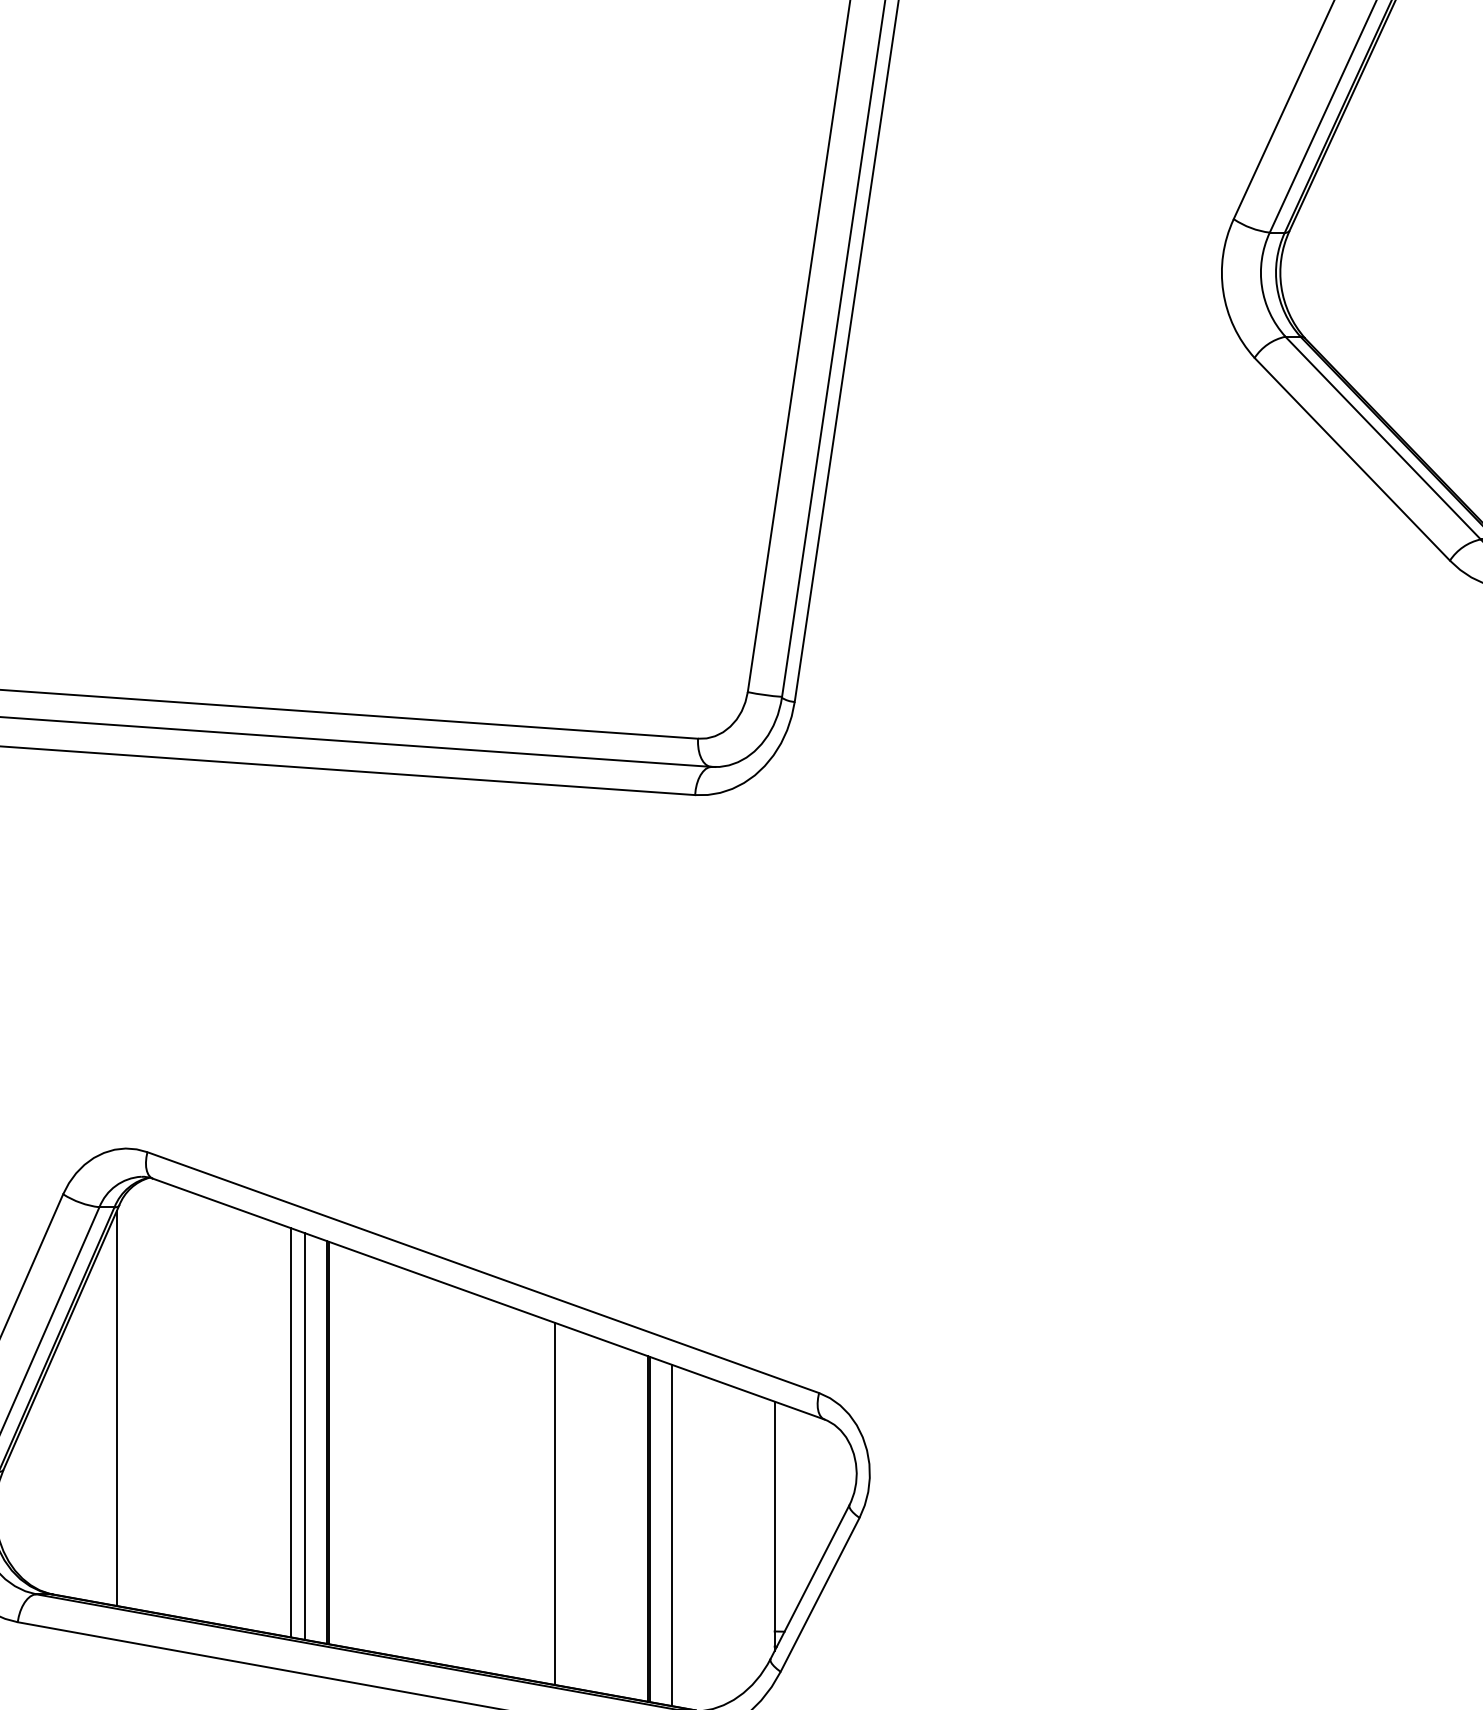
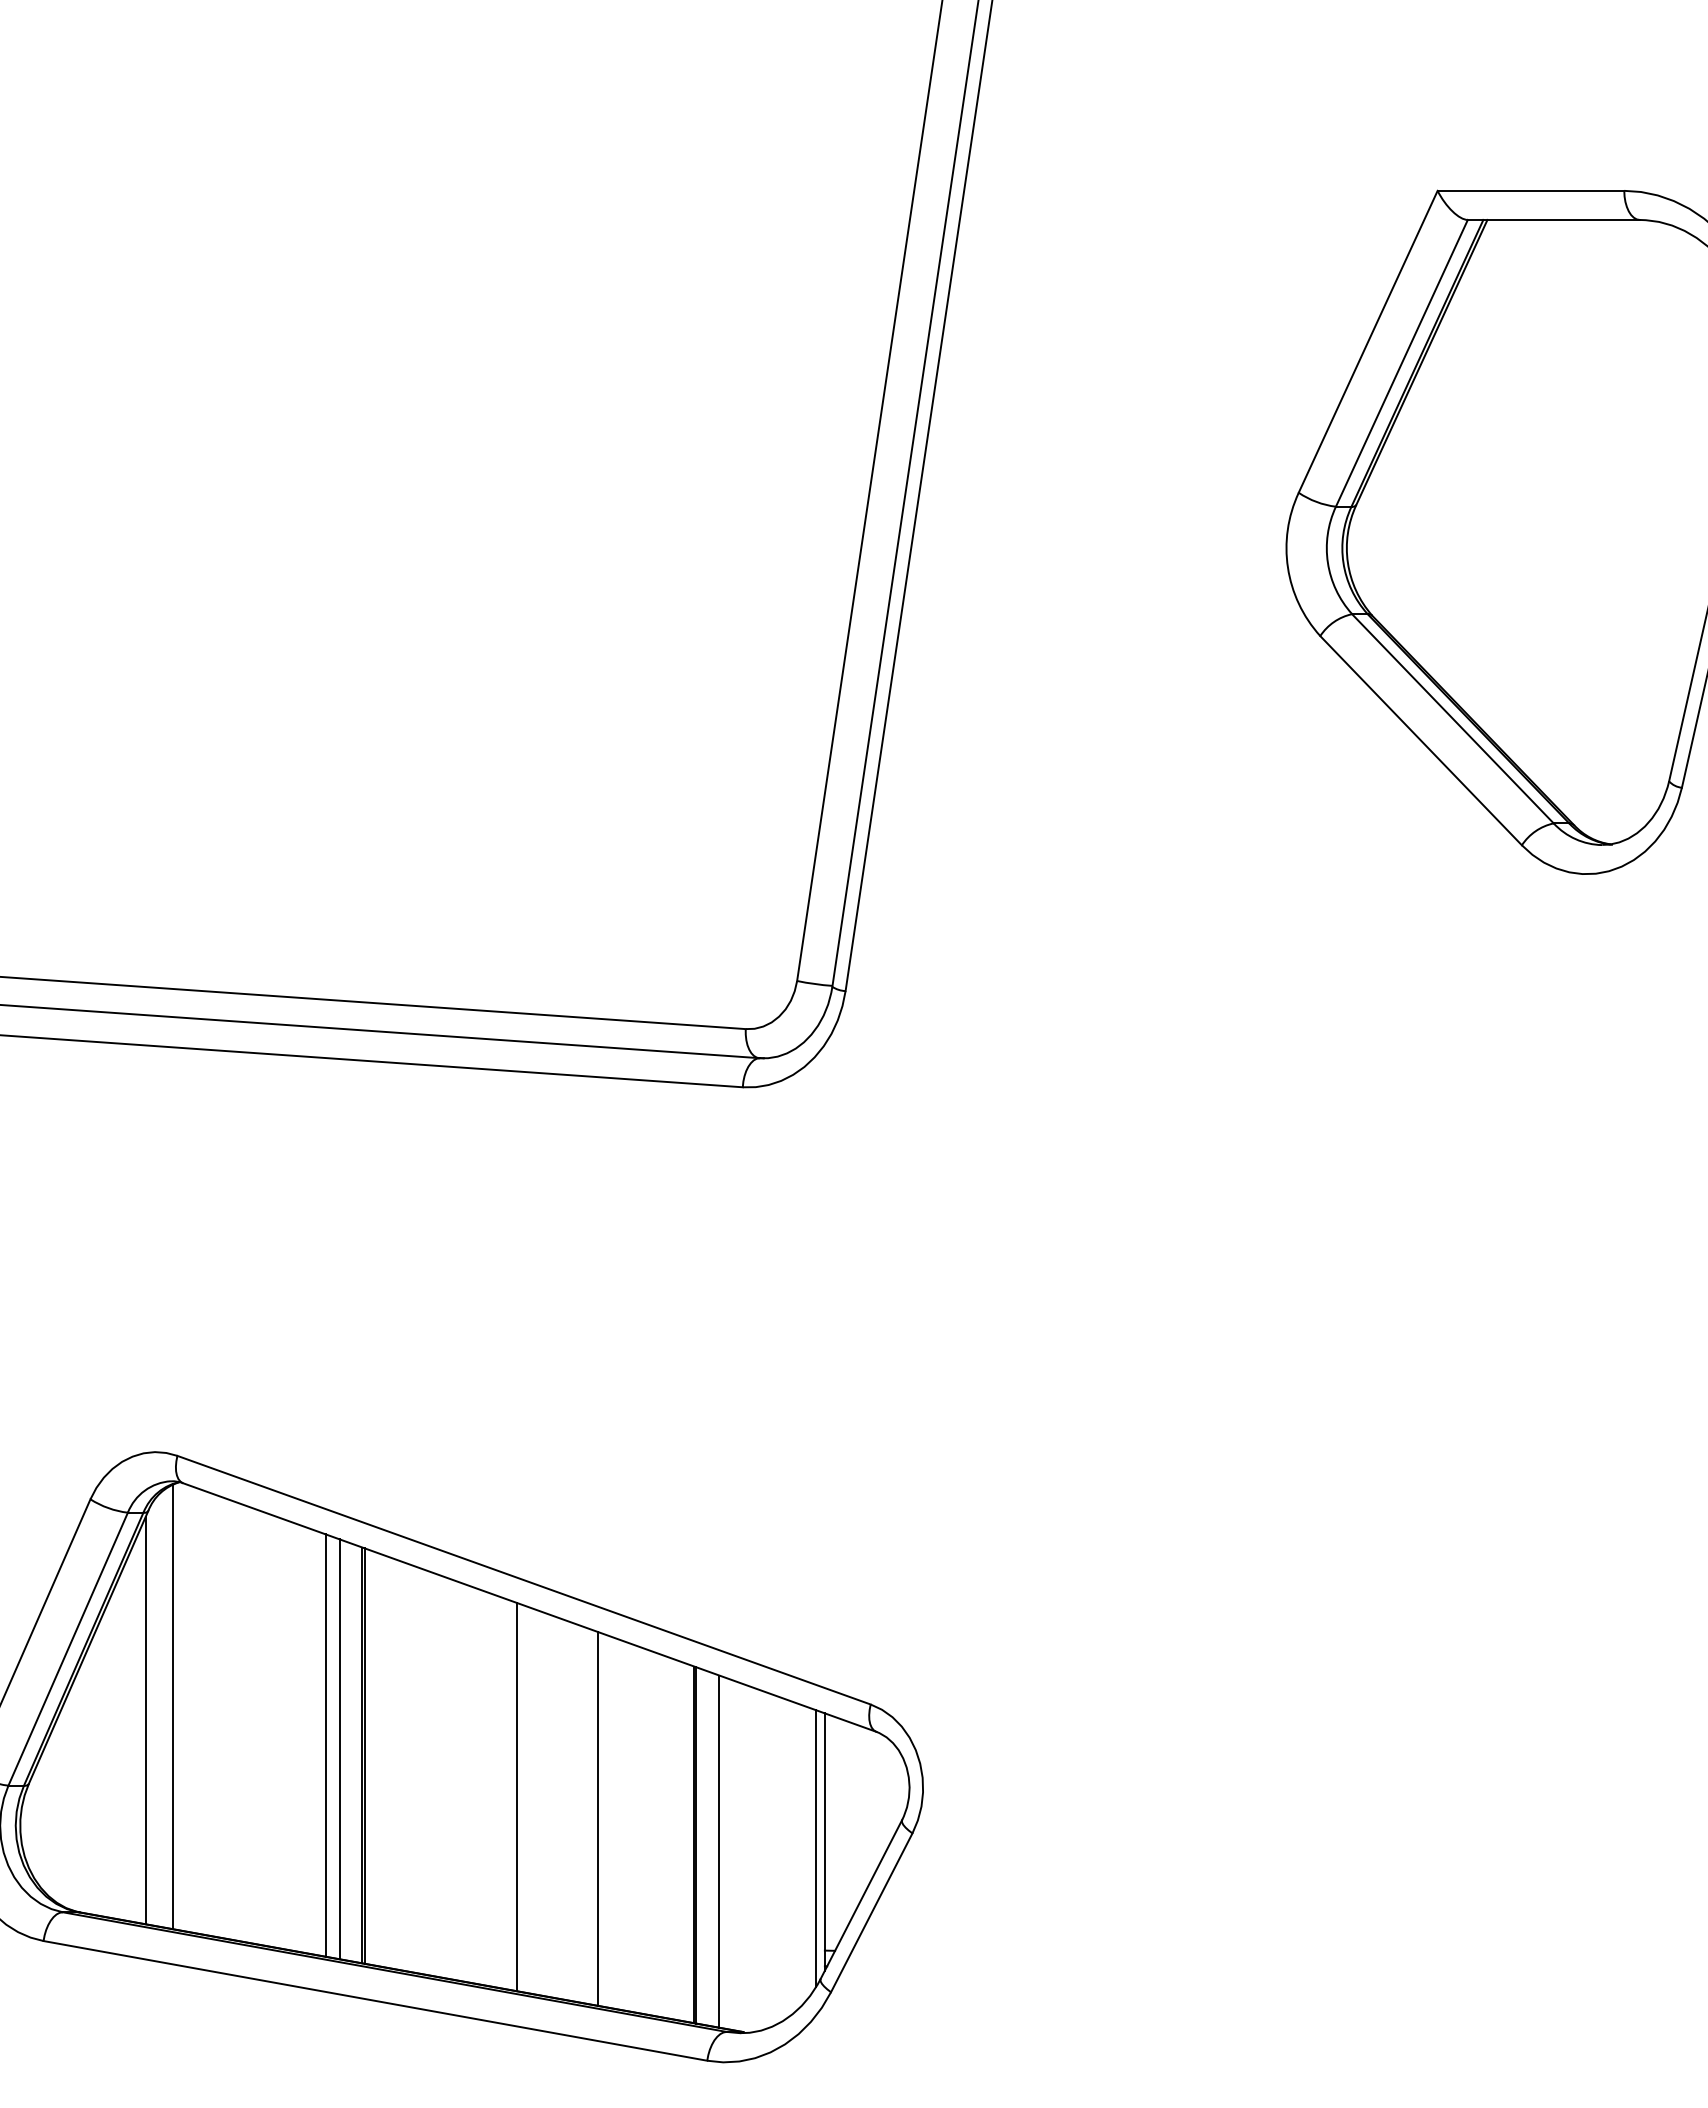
line: (142, 1394) -> (172, 1706), added
line: (476, 1483) -> (517, 1797), added
line: (765, 1532) -> (815, 1848), added

